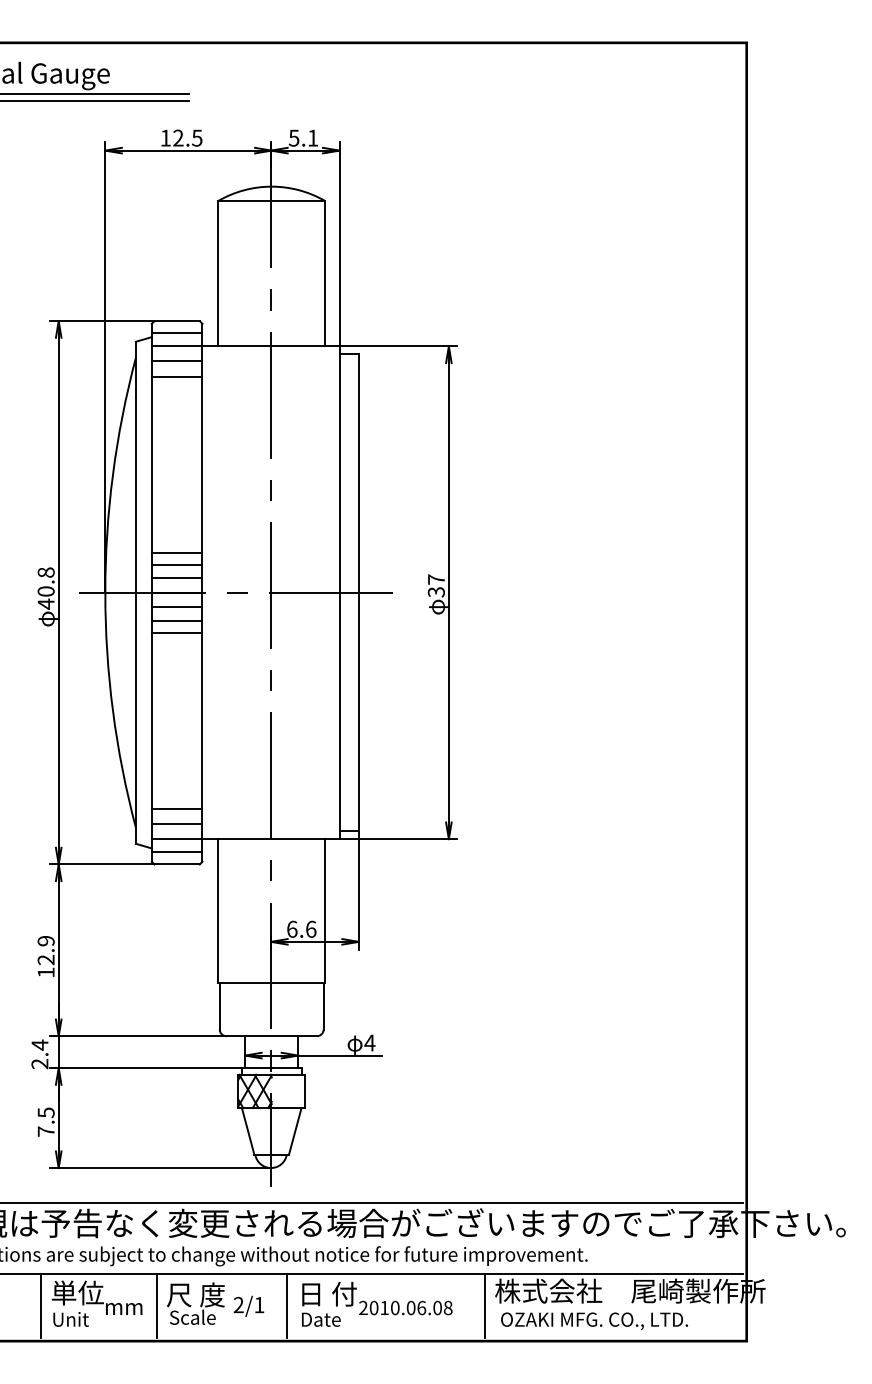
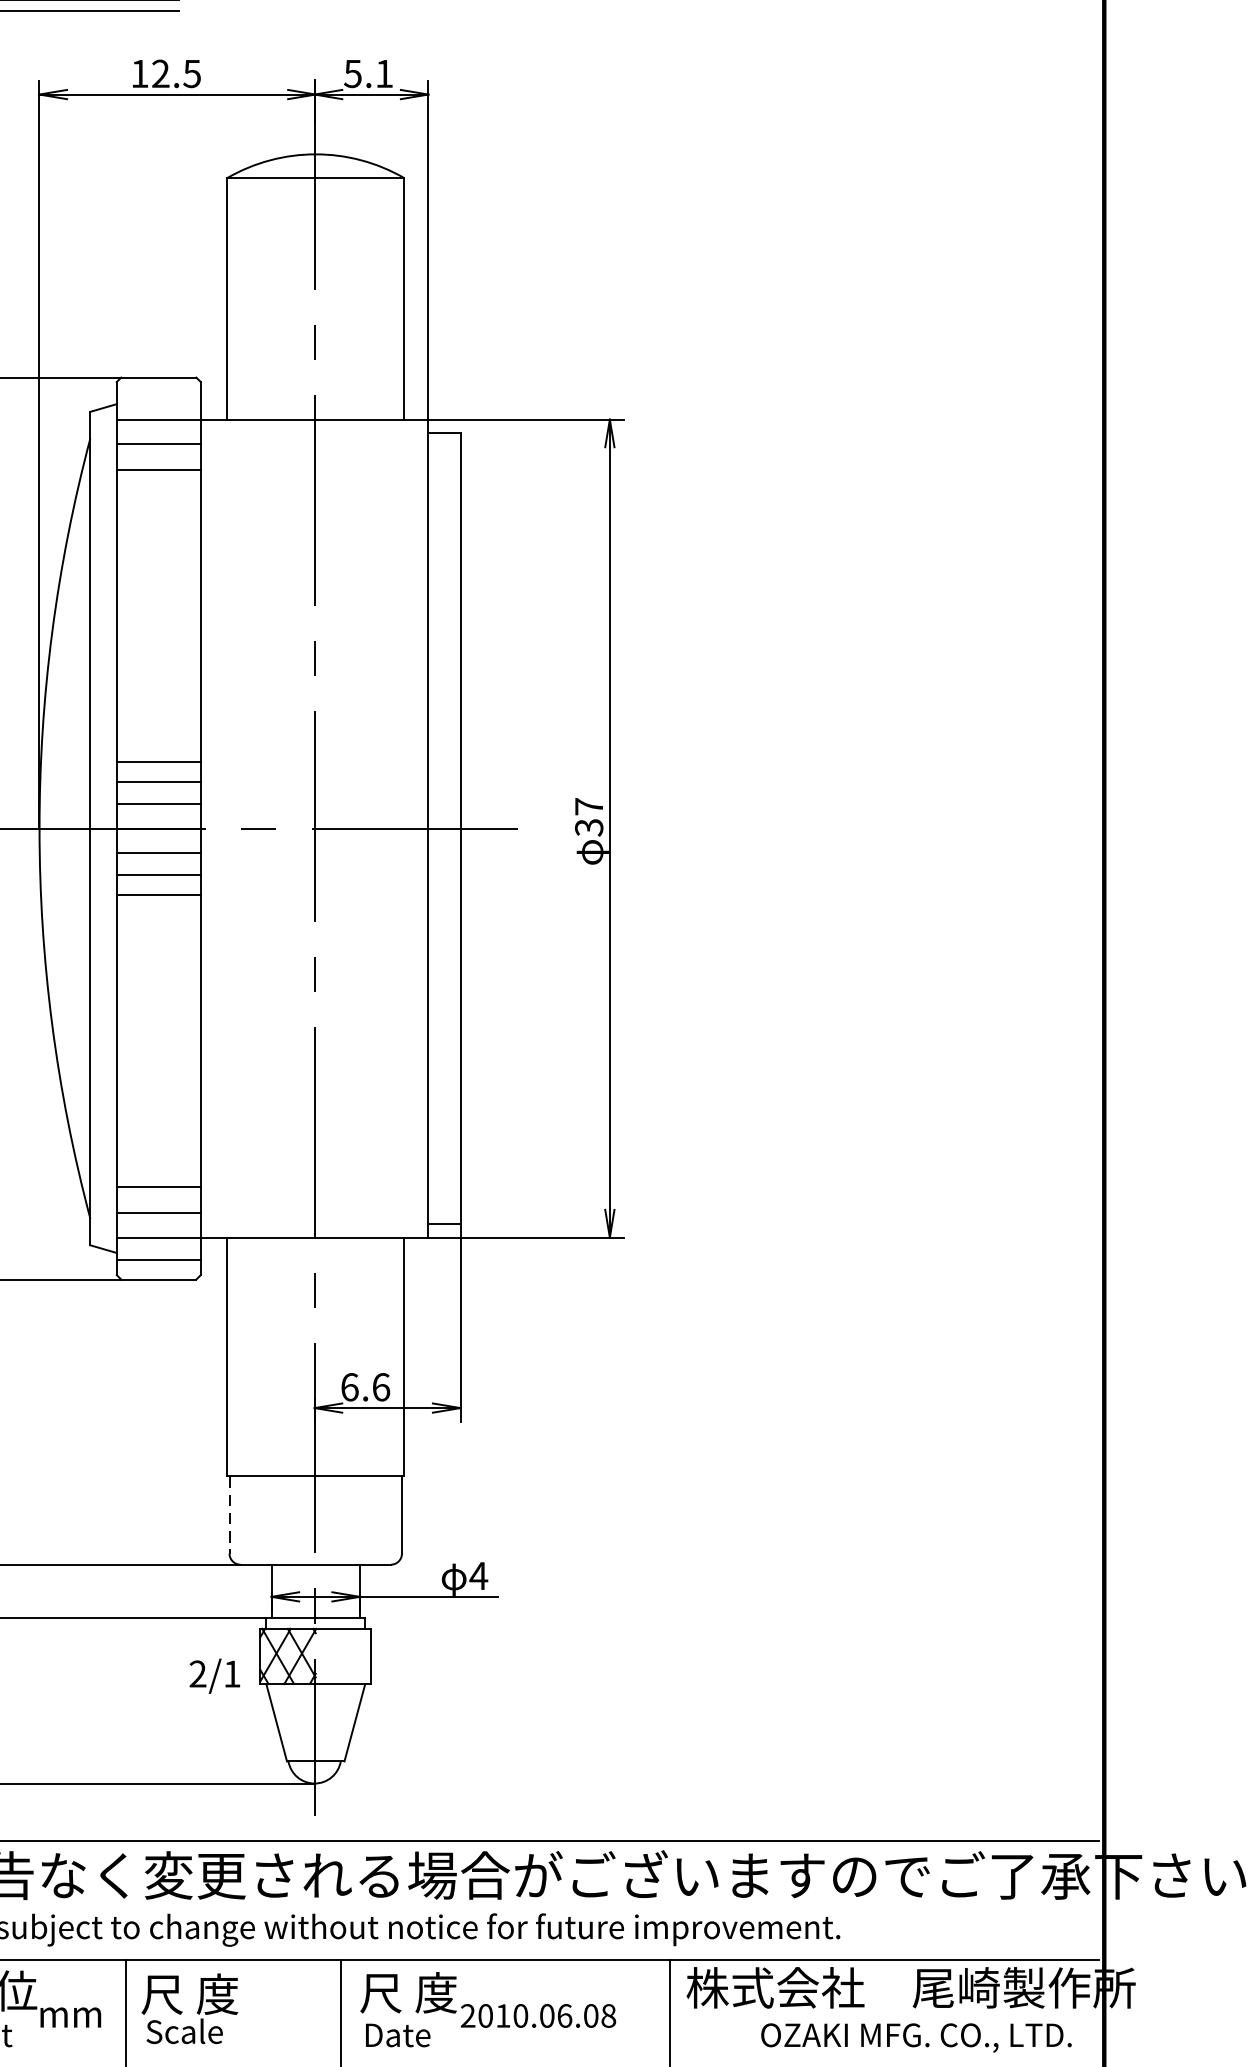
line: (176, 333) -> (157, 398), removed
line: (219, 1006) -> (229, 1515), solid -> dashed
text: (327, 1293) -> (408, 1991), 日 付 -> 尺 度
text: (248, 1305) -> (214, 1674), moved
text: (594, 1321) -> (916, 2038), moved

